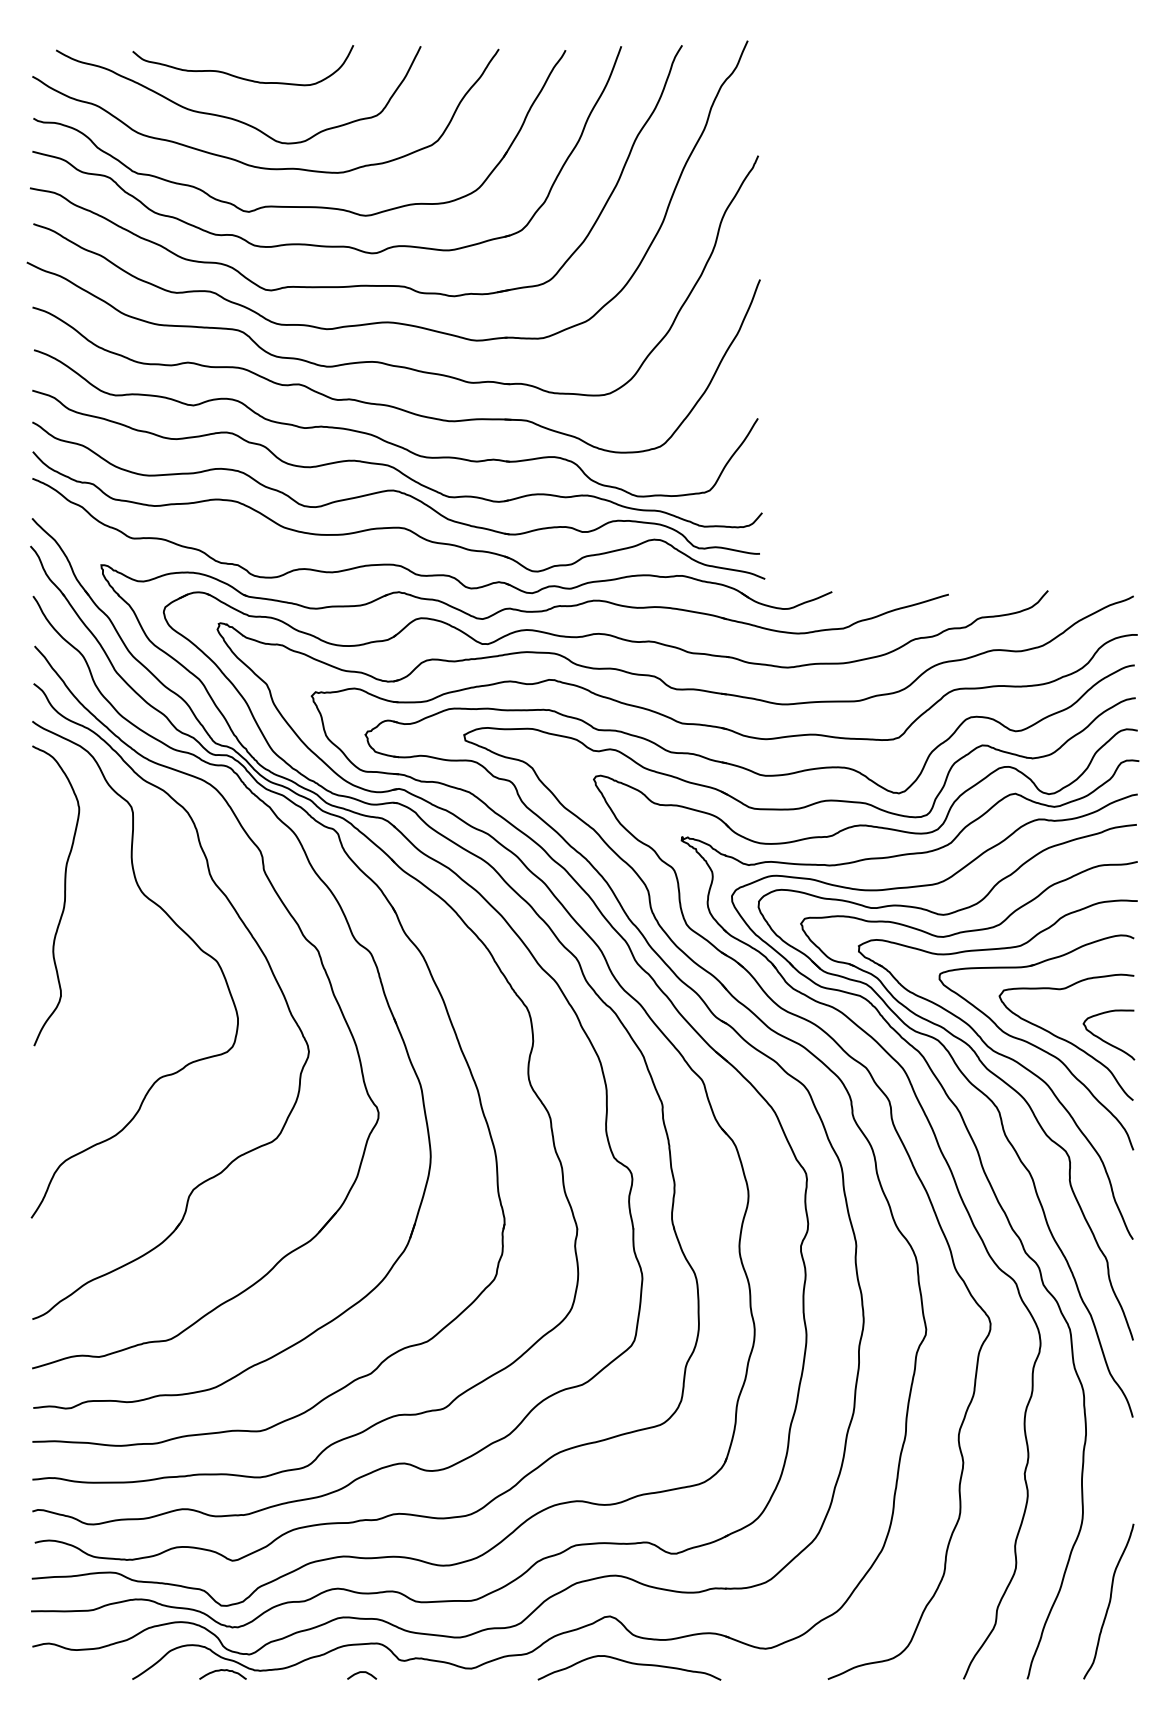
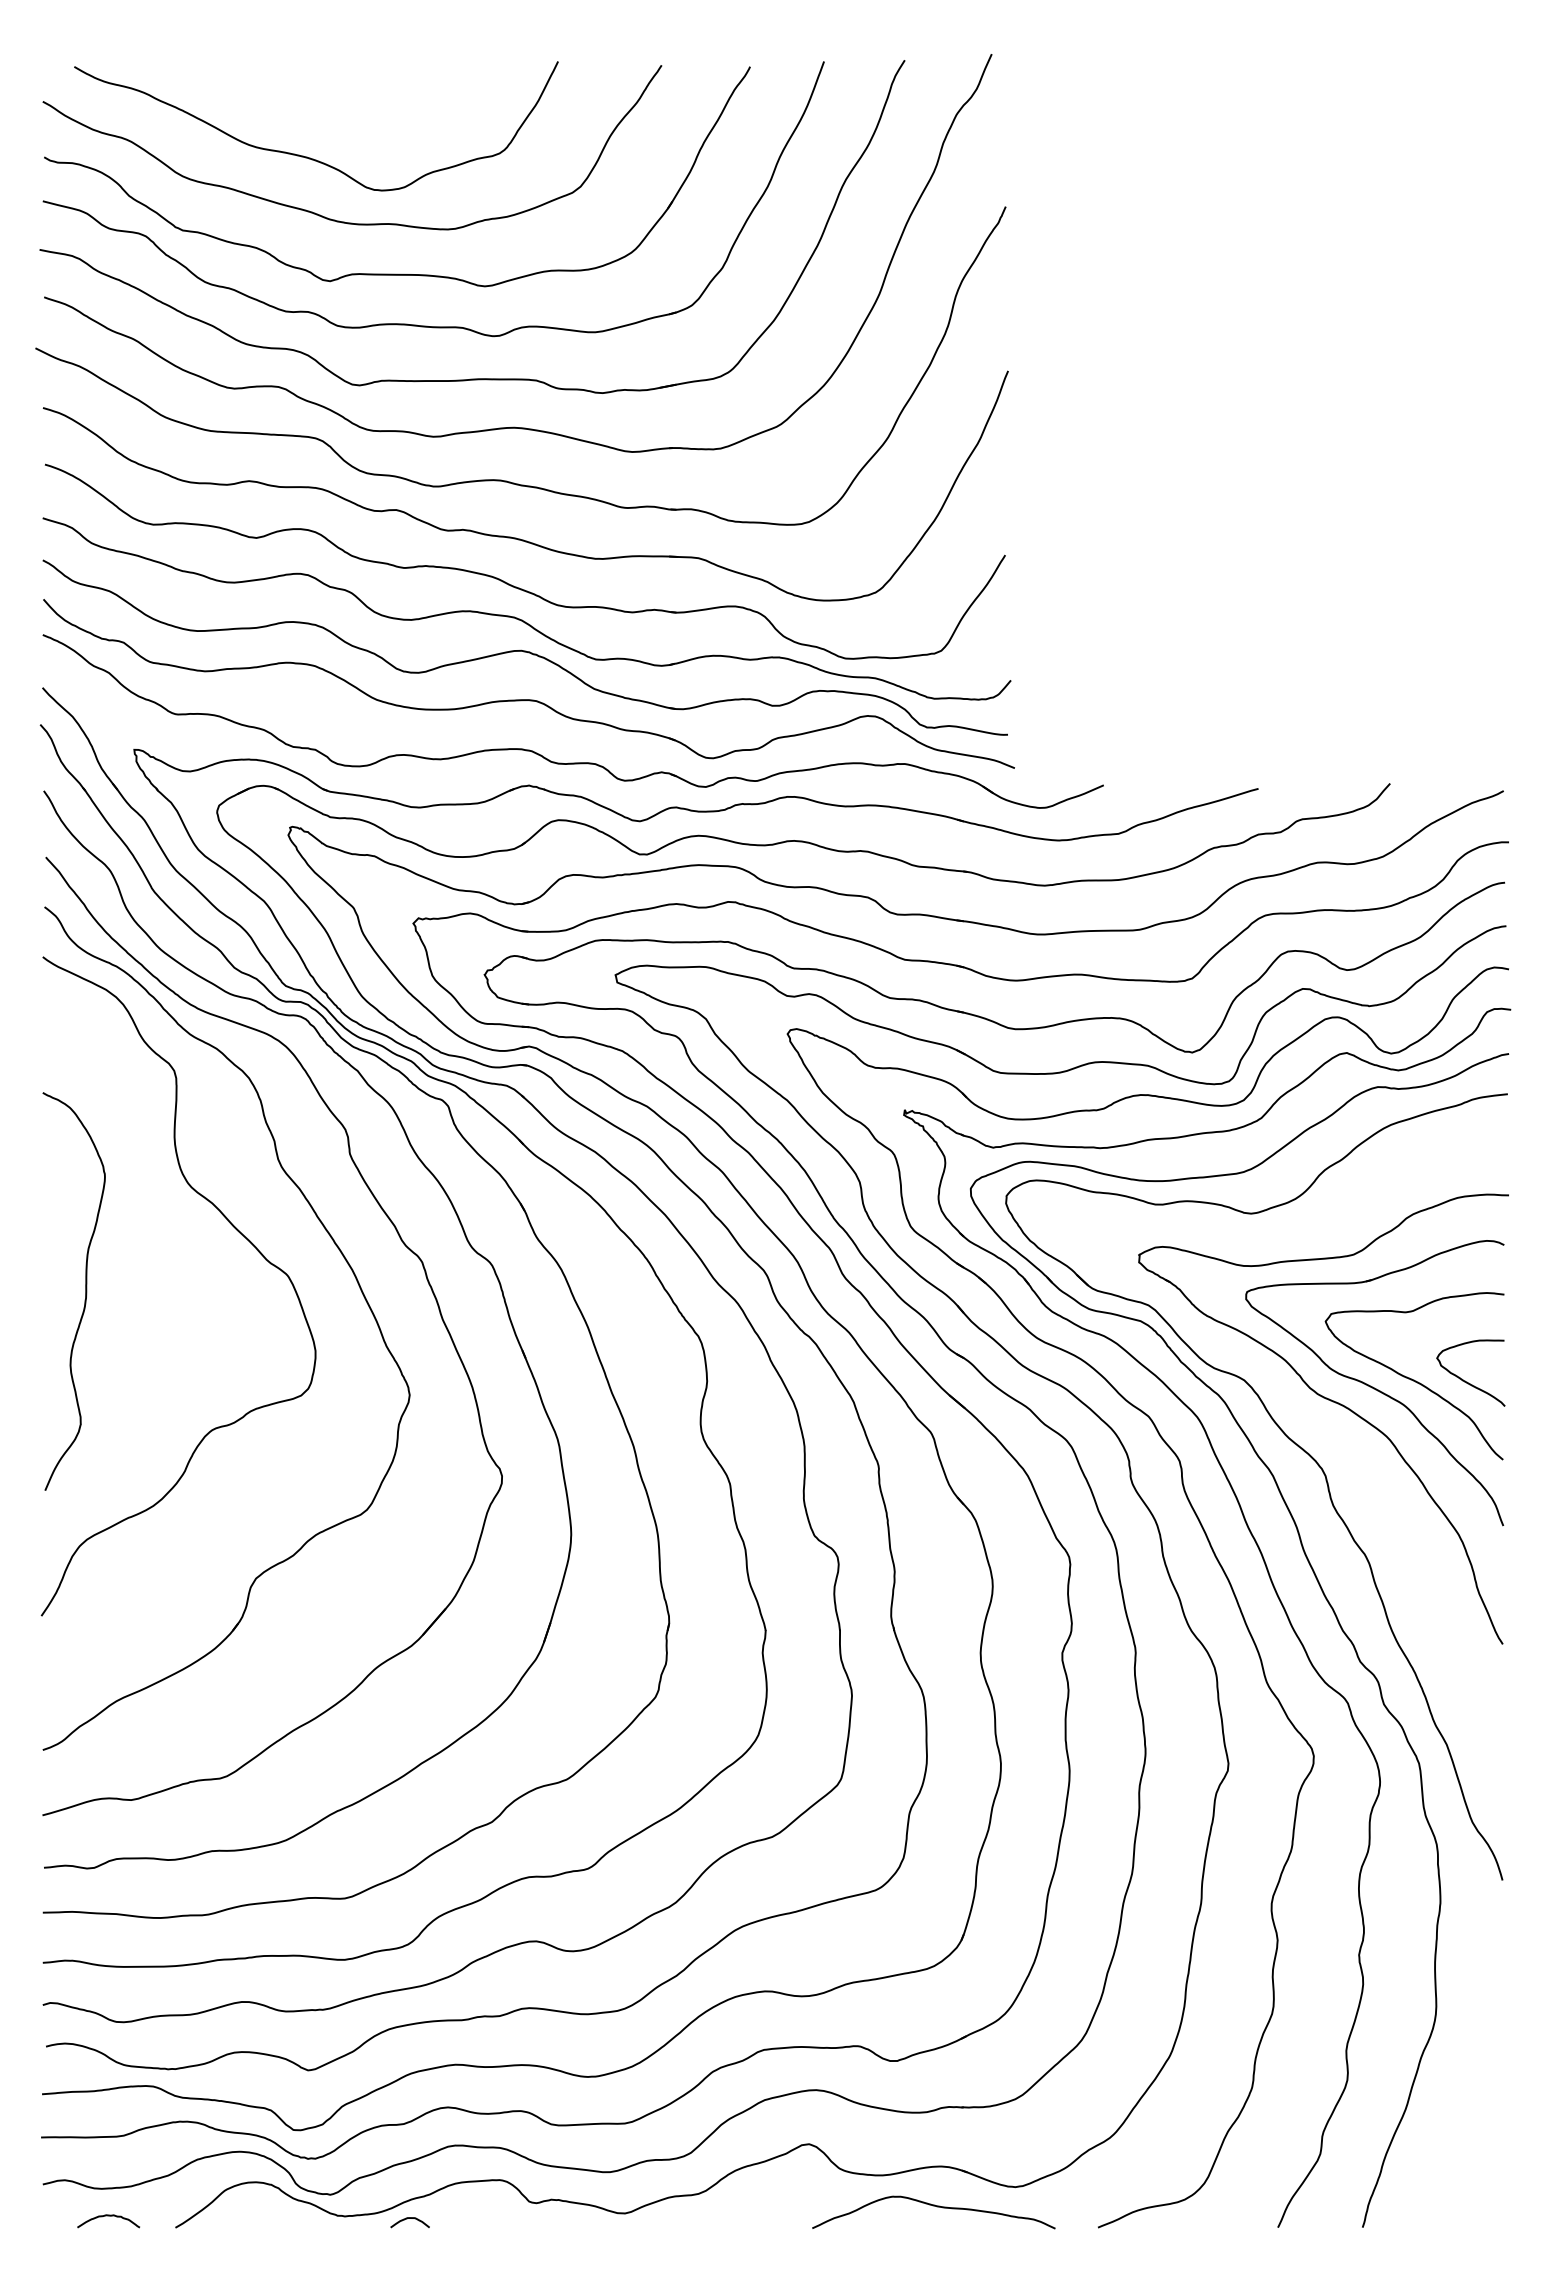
curve: (240, 77) -> (318, 102), removed
curve: (64, 895) -> (85, 1291), moved
part: (991, 1073) -> (1315, 1424), removed
curve: (1109, 1601) -> (1471, 2124), removed
curve: (629, 1663) -> (933, 2206), moved
curve: (222, 1670) -> (108, 2216), moved
curve: (360, 1673) -> (407, 2219), moved

